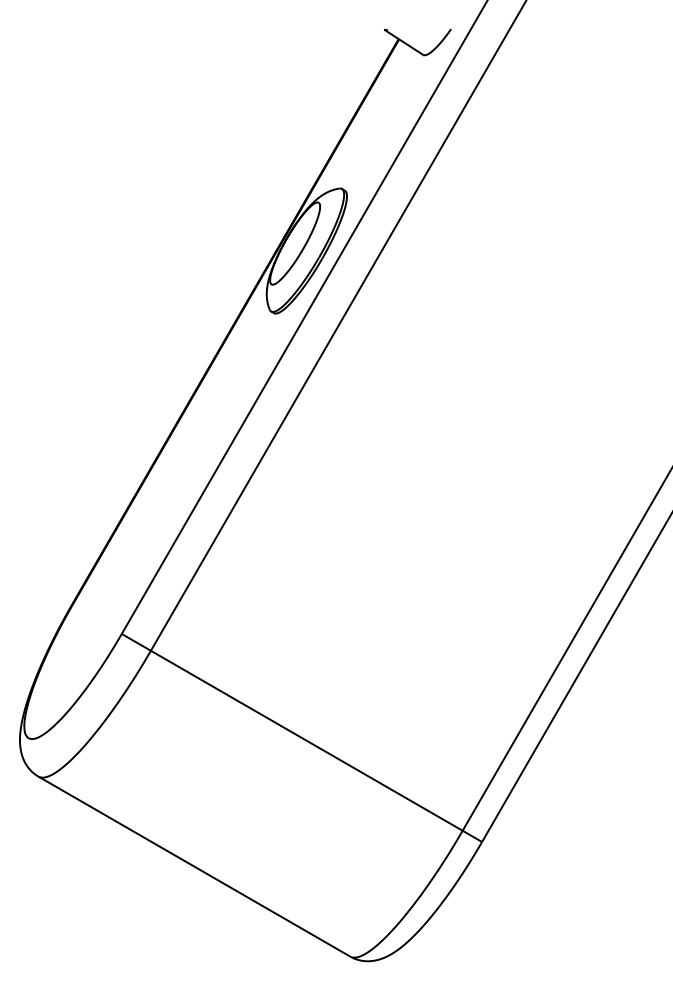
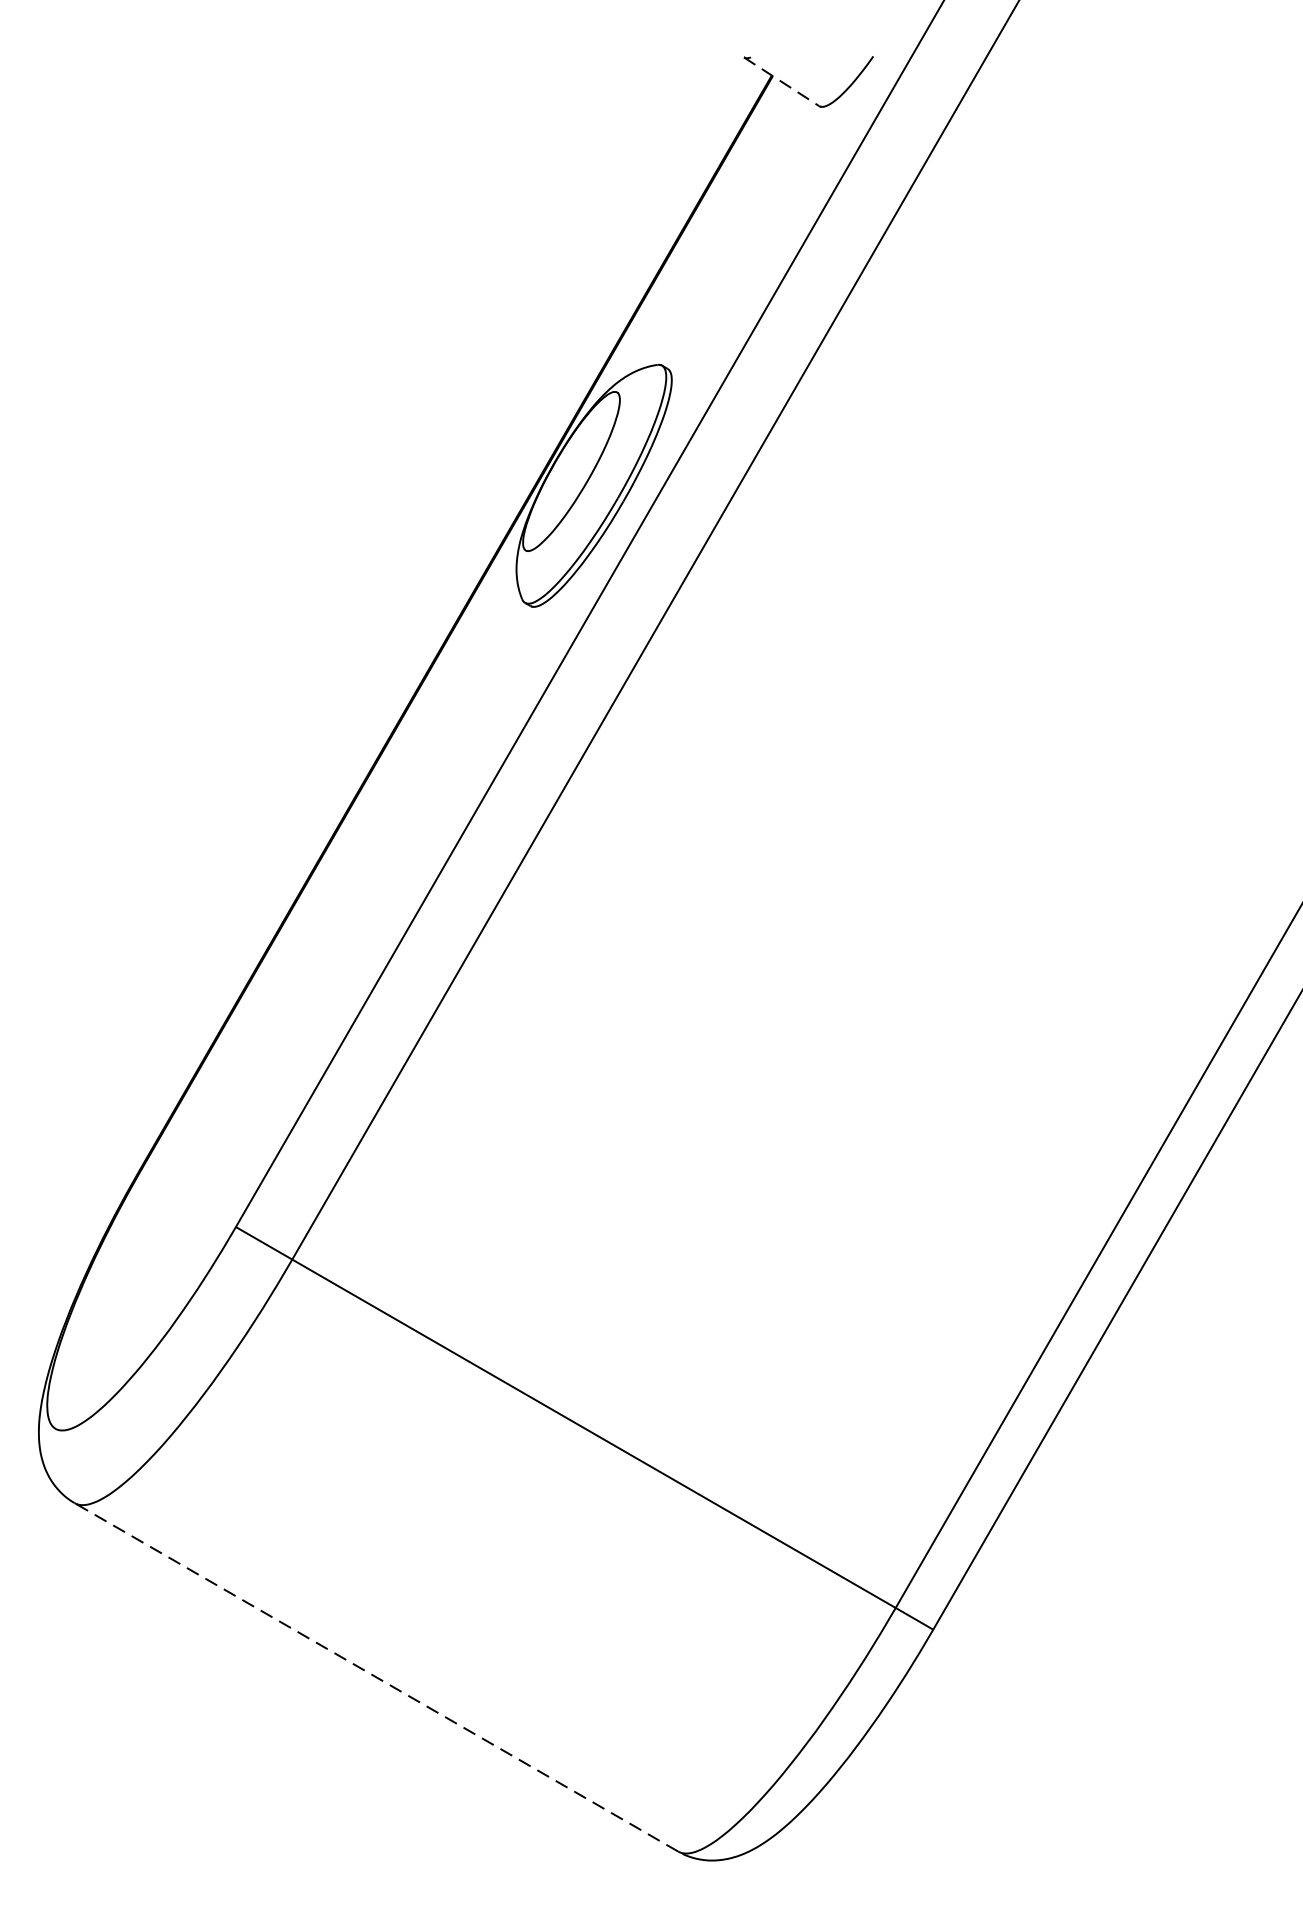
line: (404, 42) -> (783, 82), solid -> dashed
line: (193, 866) -> (374, 1677), solid -> dashed

